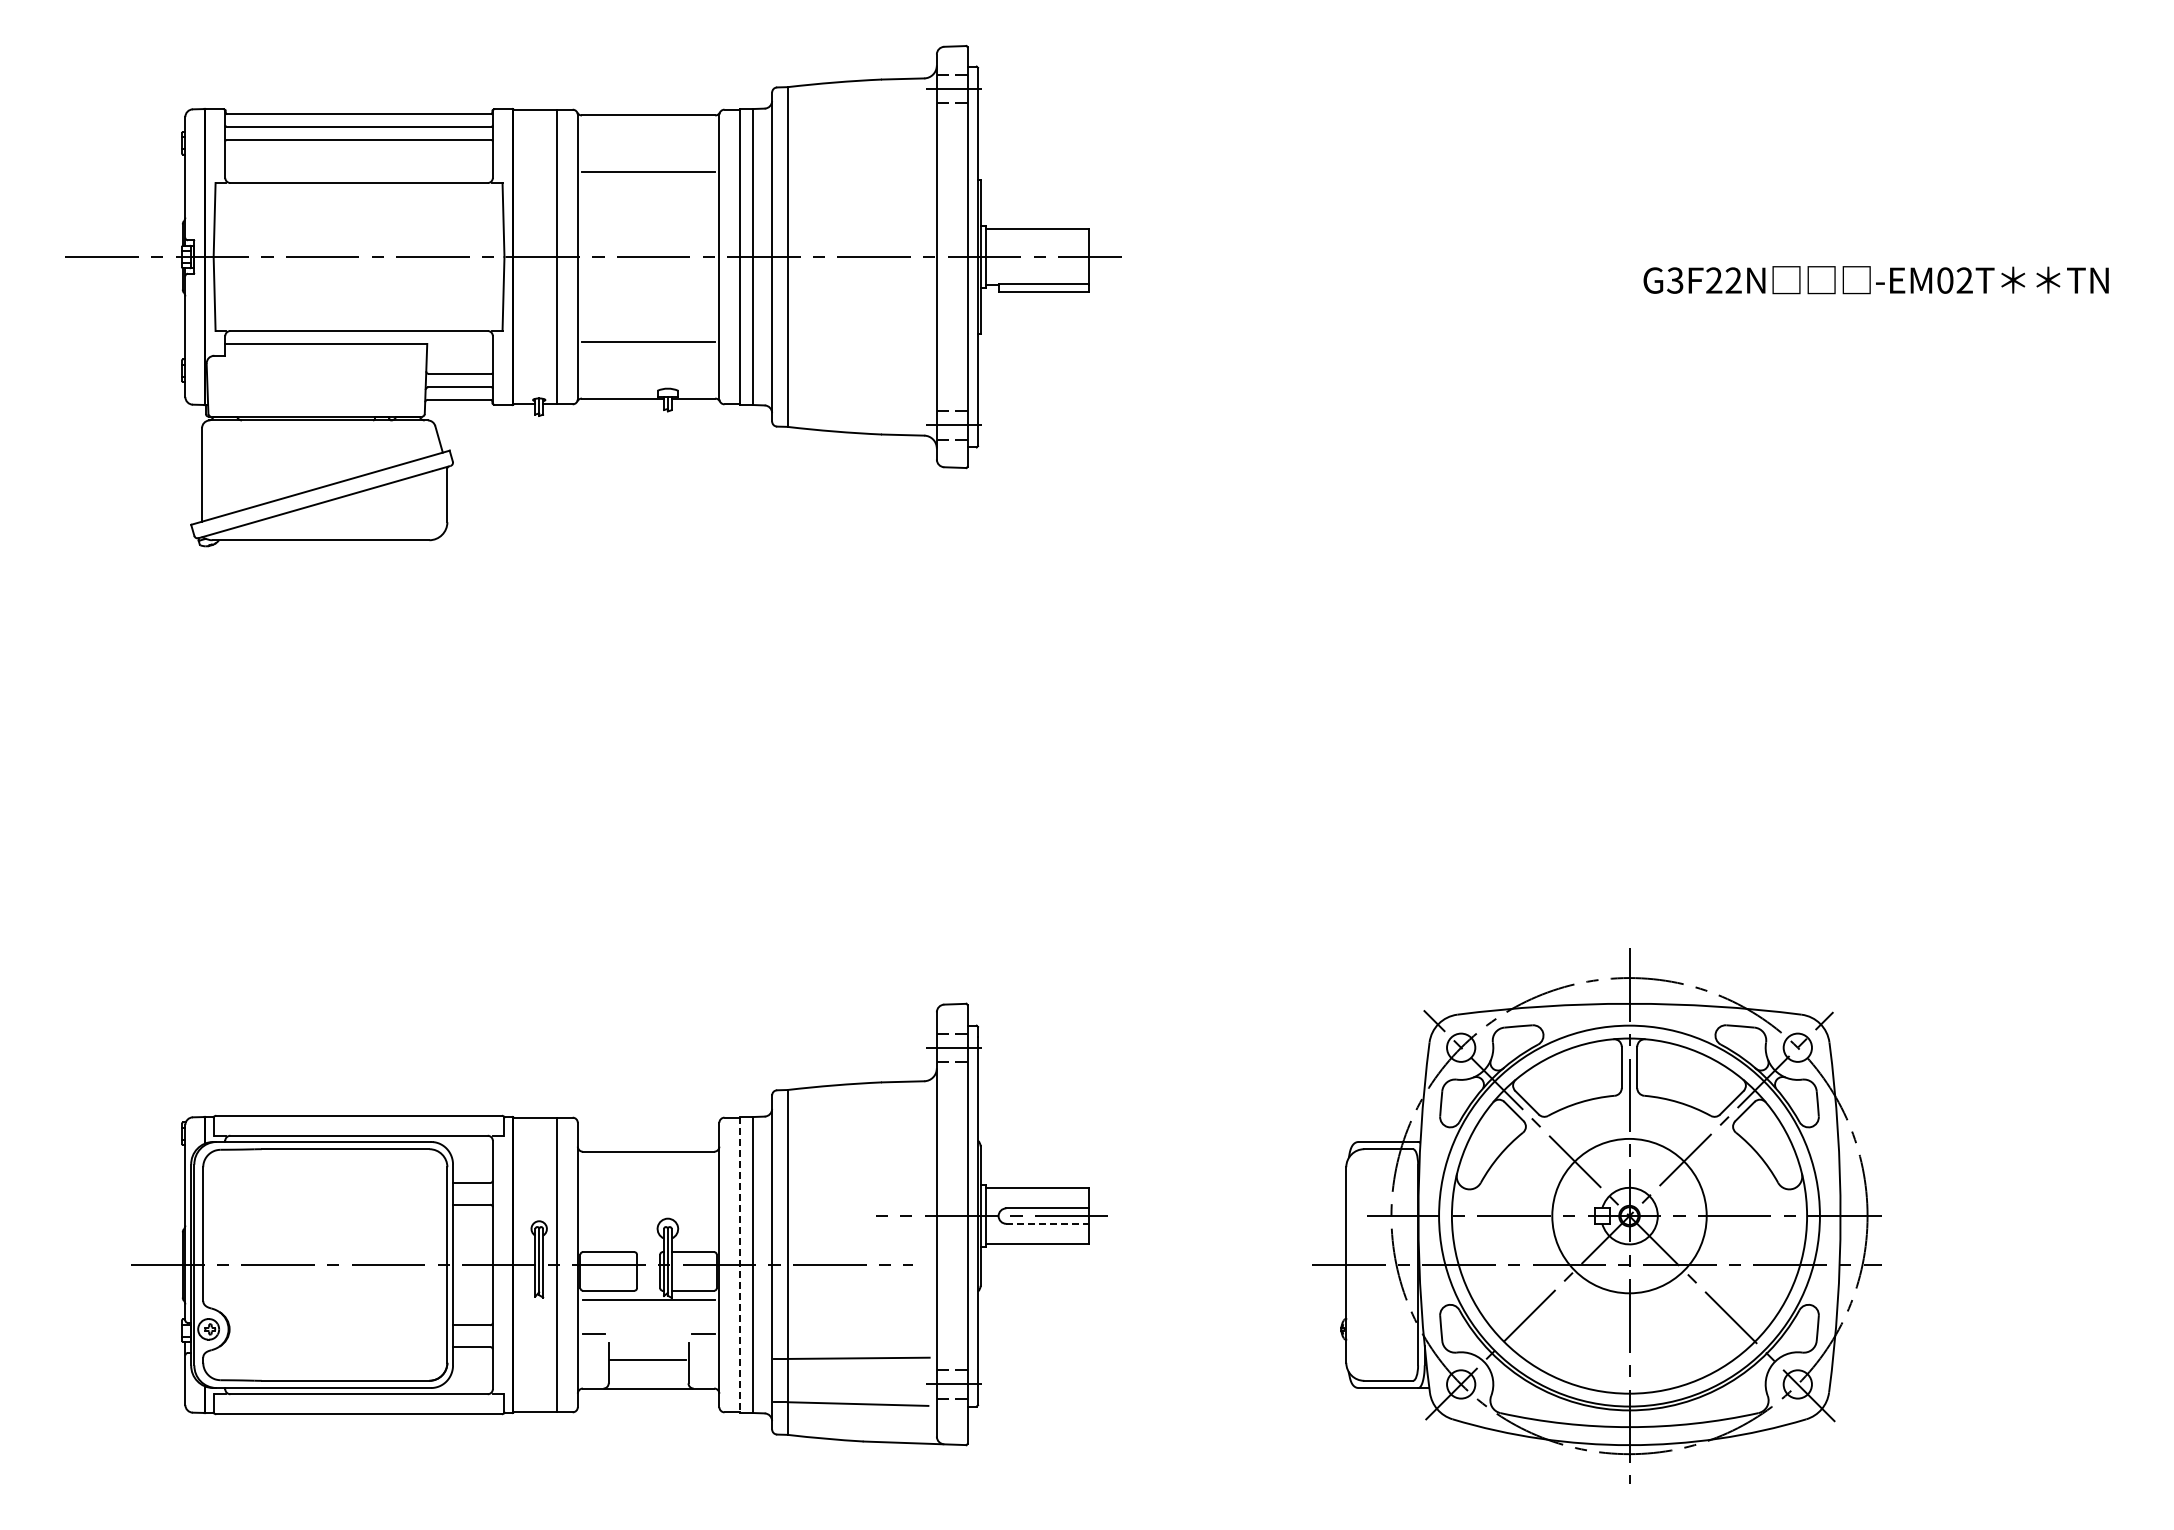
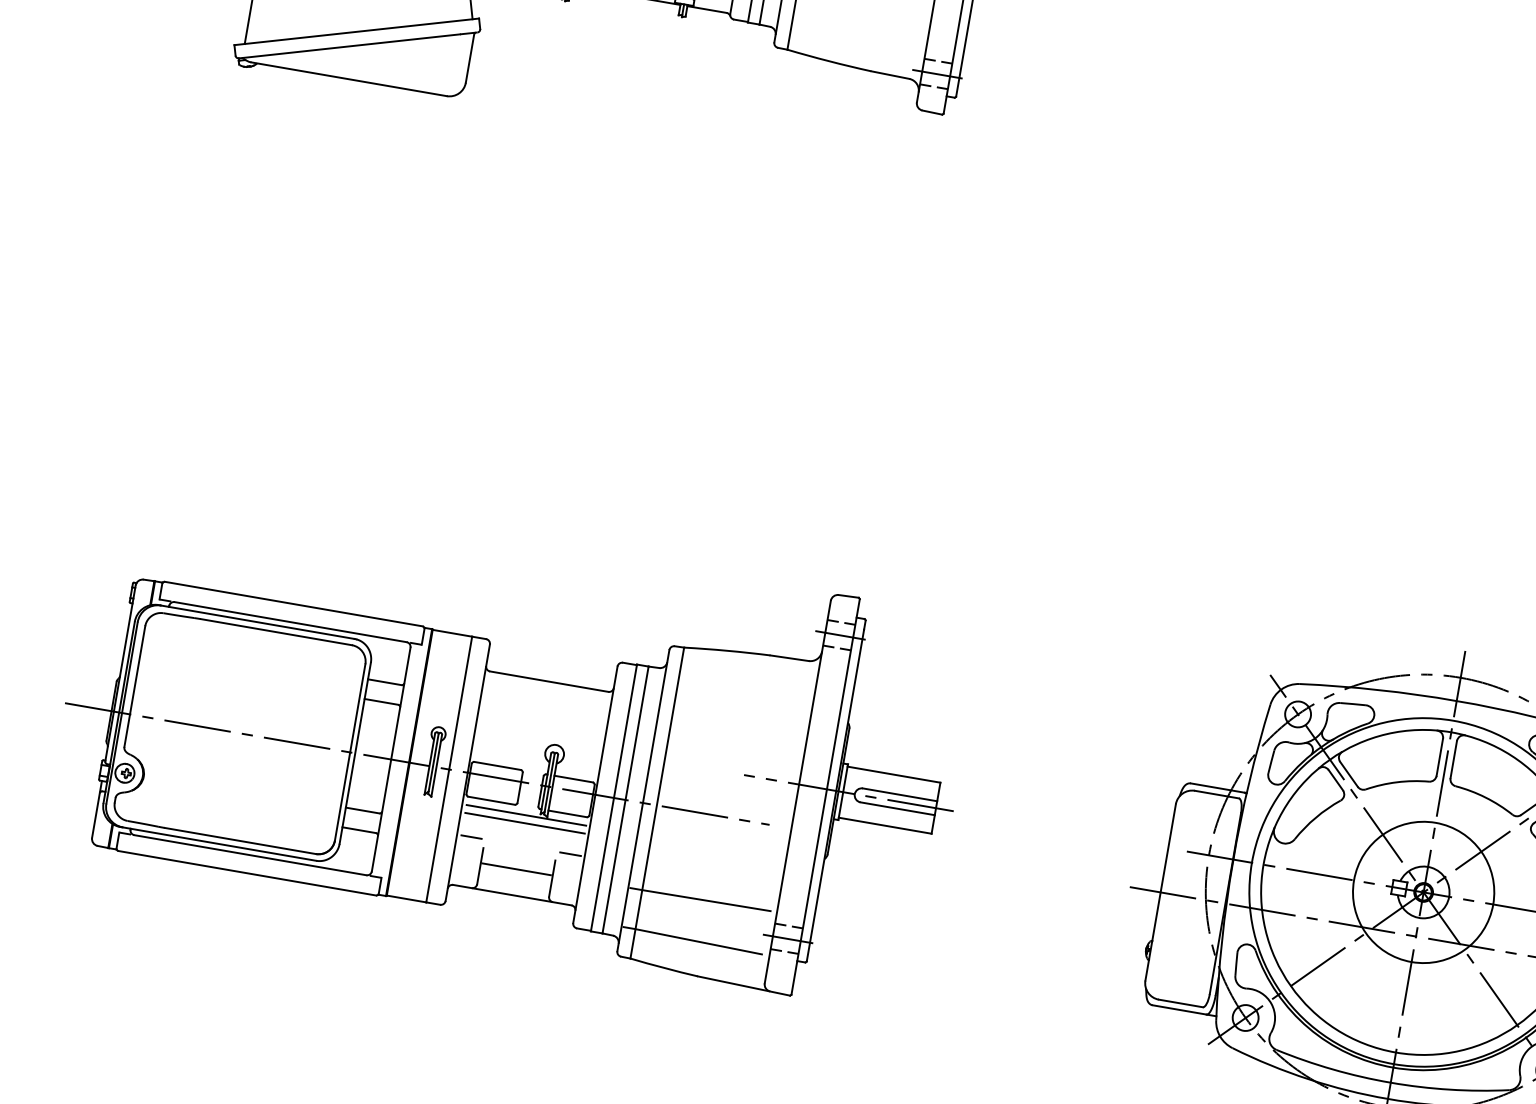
line: (1048, 1223) -> (898, 808), dashed -> solid
line: (739, 1265) -> (613, 798), dashed -> solid
line: (648, 1308) -> (524, 822), added

